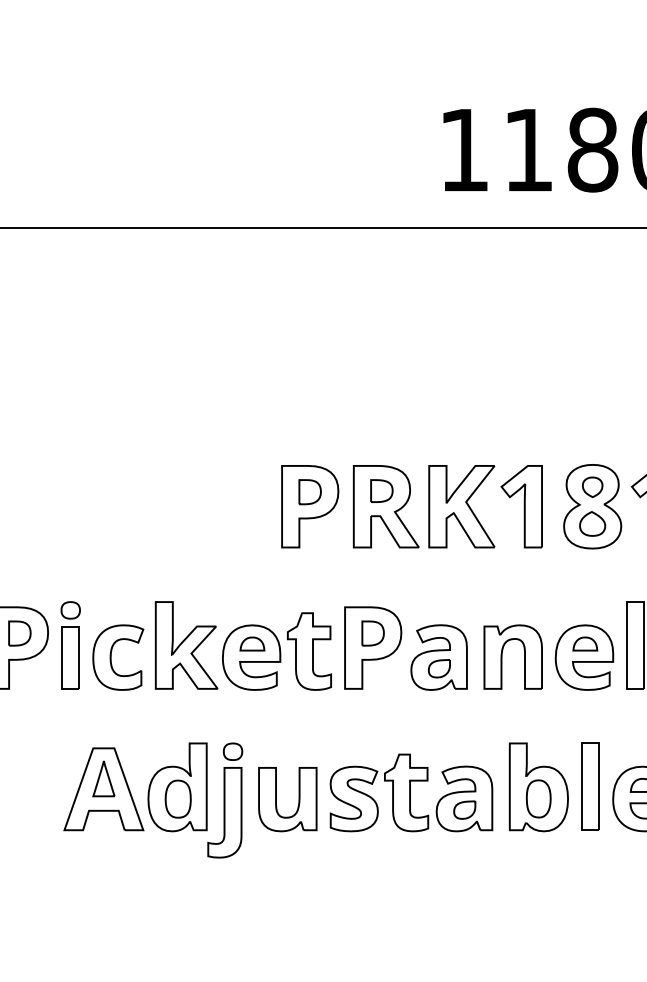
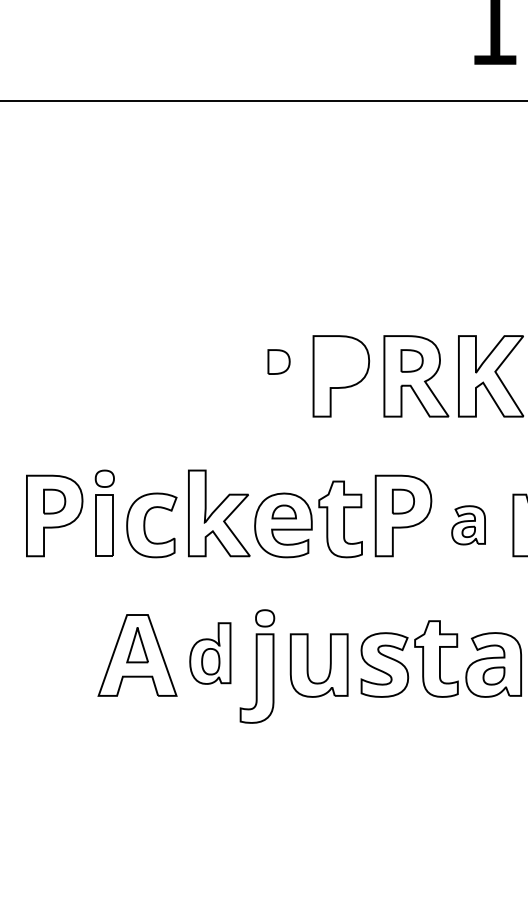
part: (309, 492) -> (278, 362), moved
part: (438, 657) -> (468, 525), size x0.6
part: (177, 787) -> (210, 653), size x0.7

